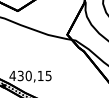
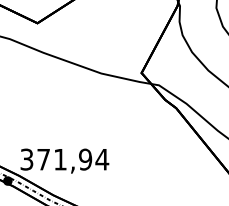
text: (30, 75) -> (64, 158), 430,15 -> 371,94

